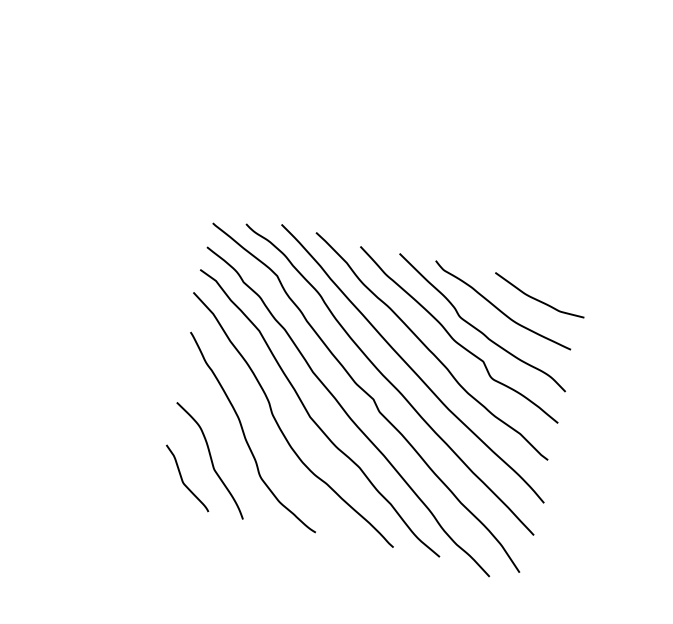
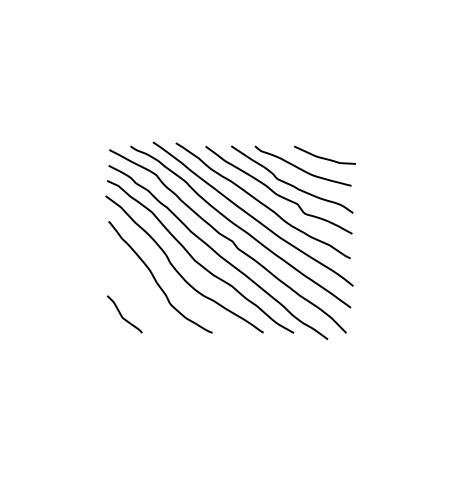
curve: (209, 459) -> (136, 299), removed

